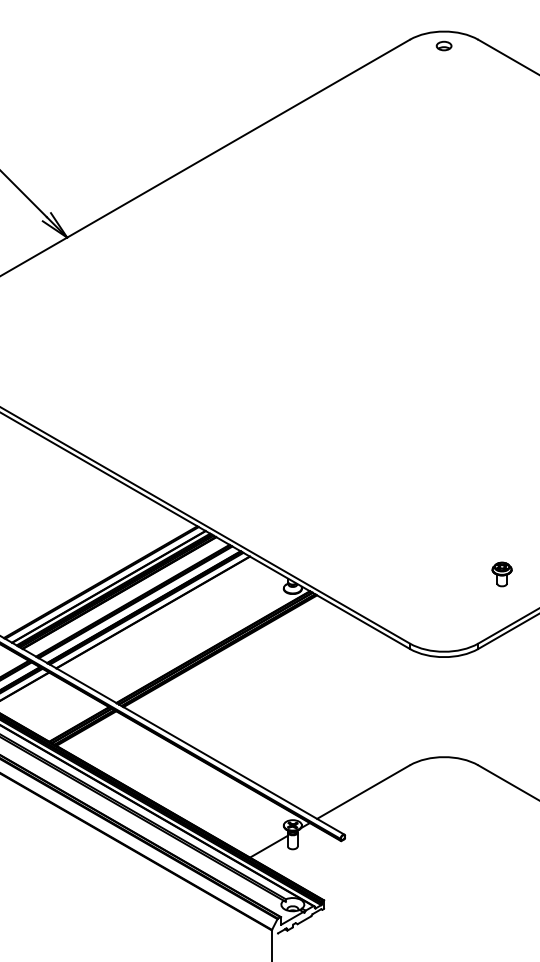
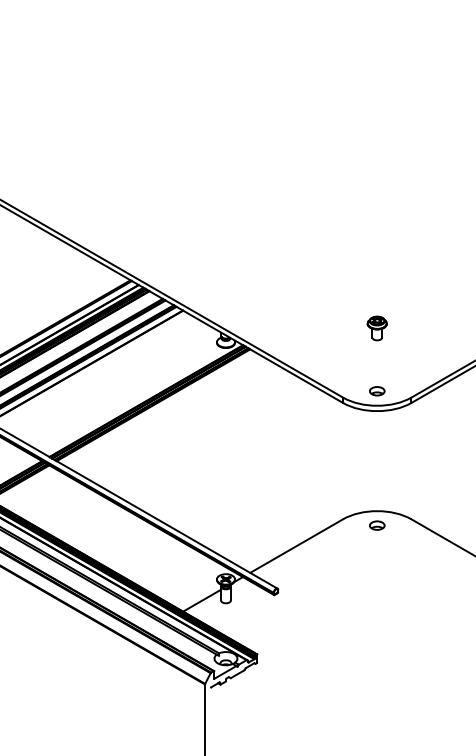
part: (501, 574) -> (376, 328), moved
part: (443, 637) -> (376, 391), added
part: (443, 771) -> (376, 525), added

